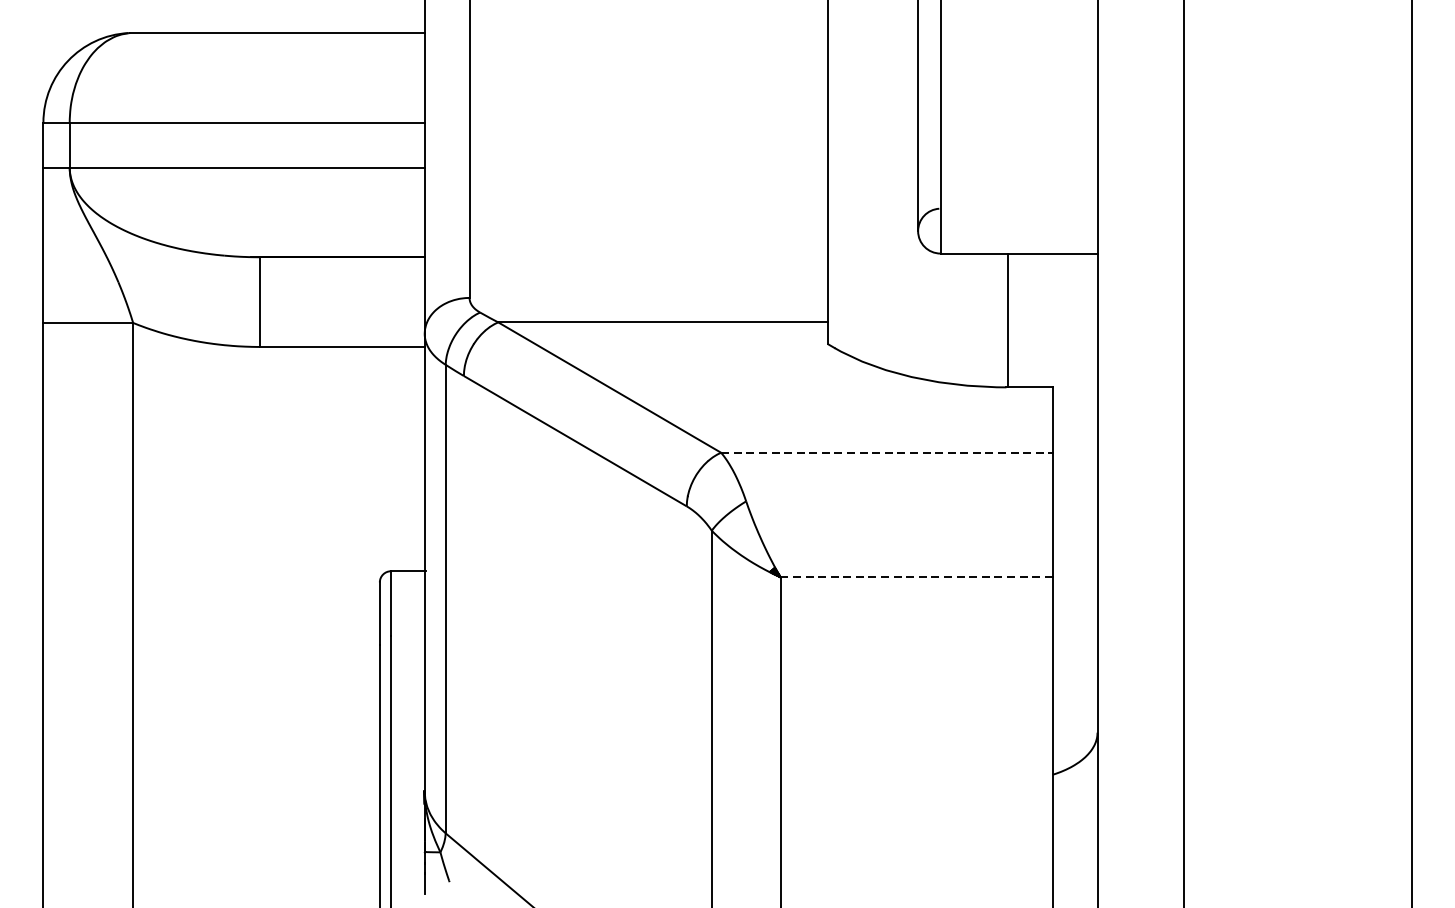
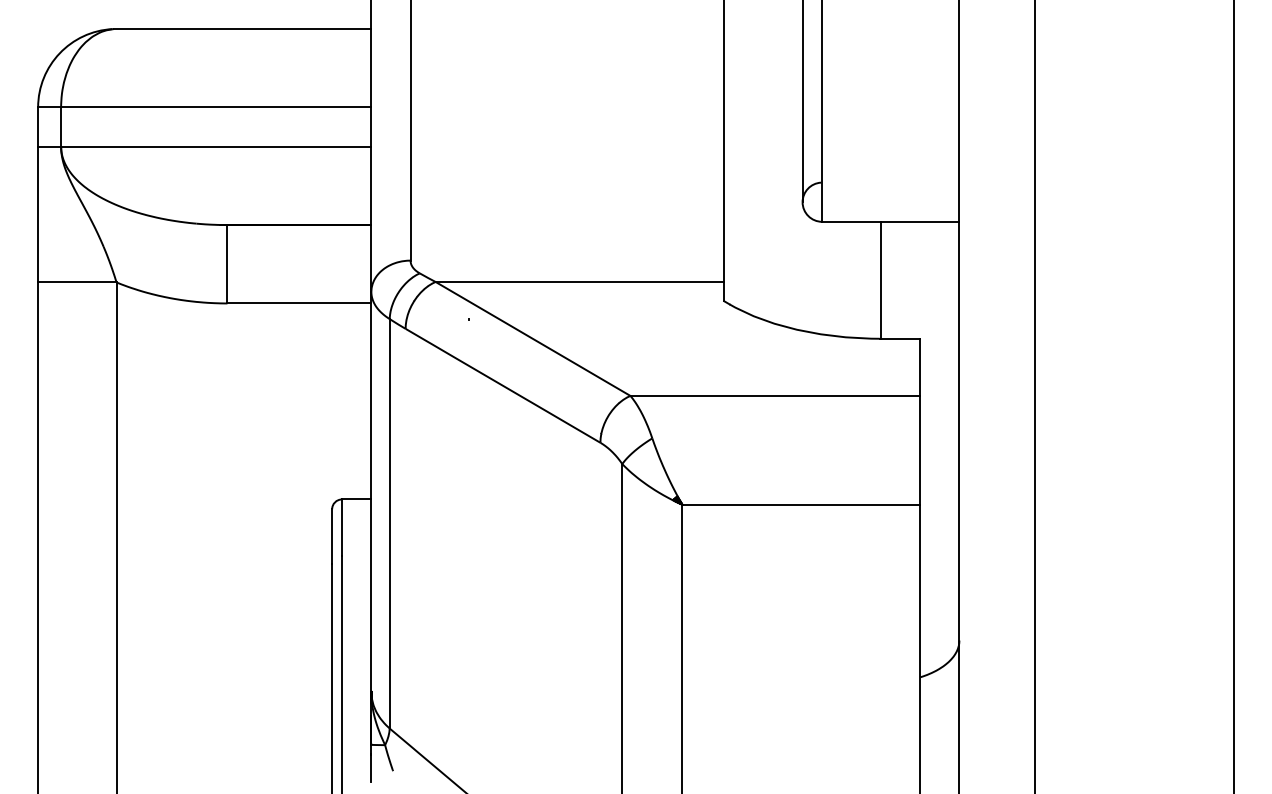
line: (887, 452) -> (775, 395), dashed -> solid
line: (916, 577) -> (801, 504), dashed -> solid

